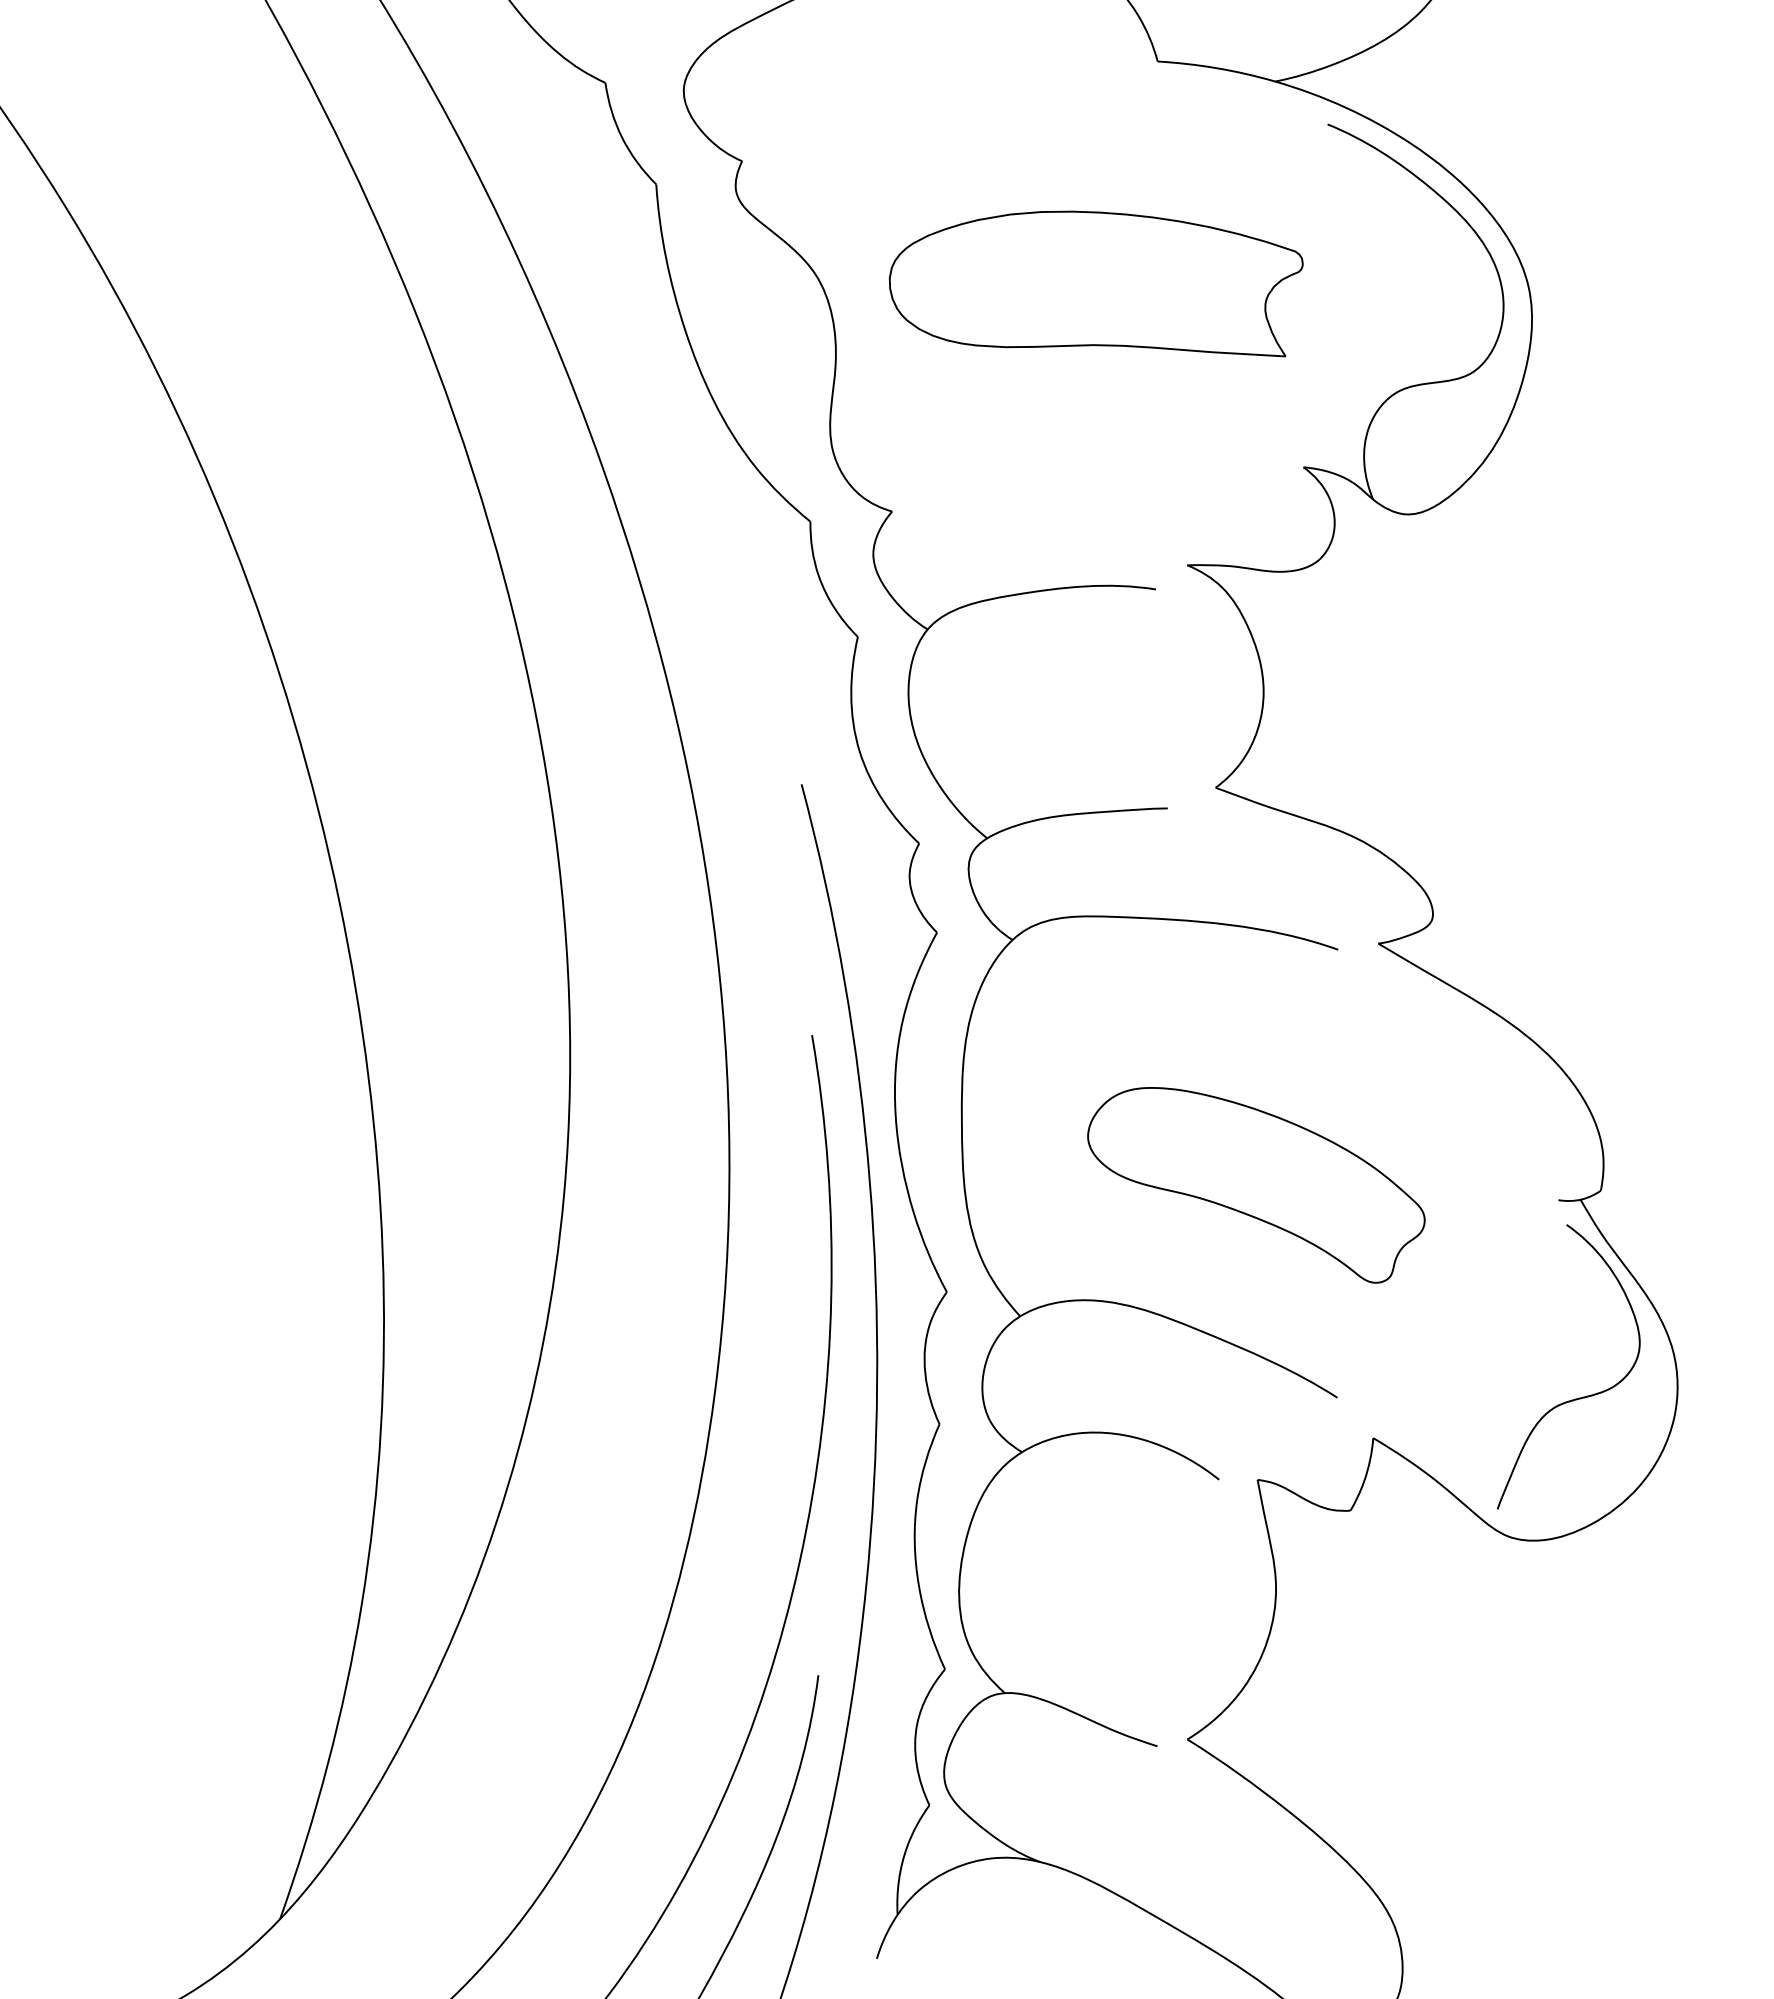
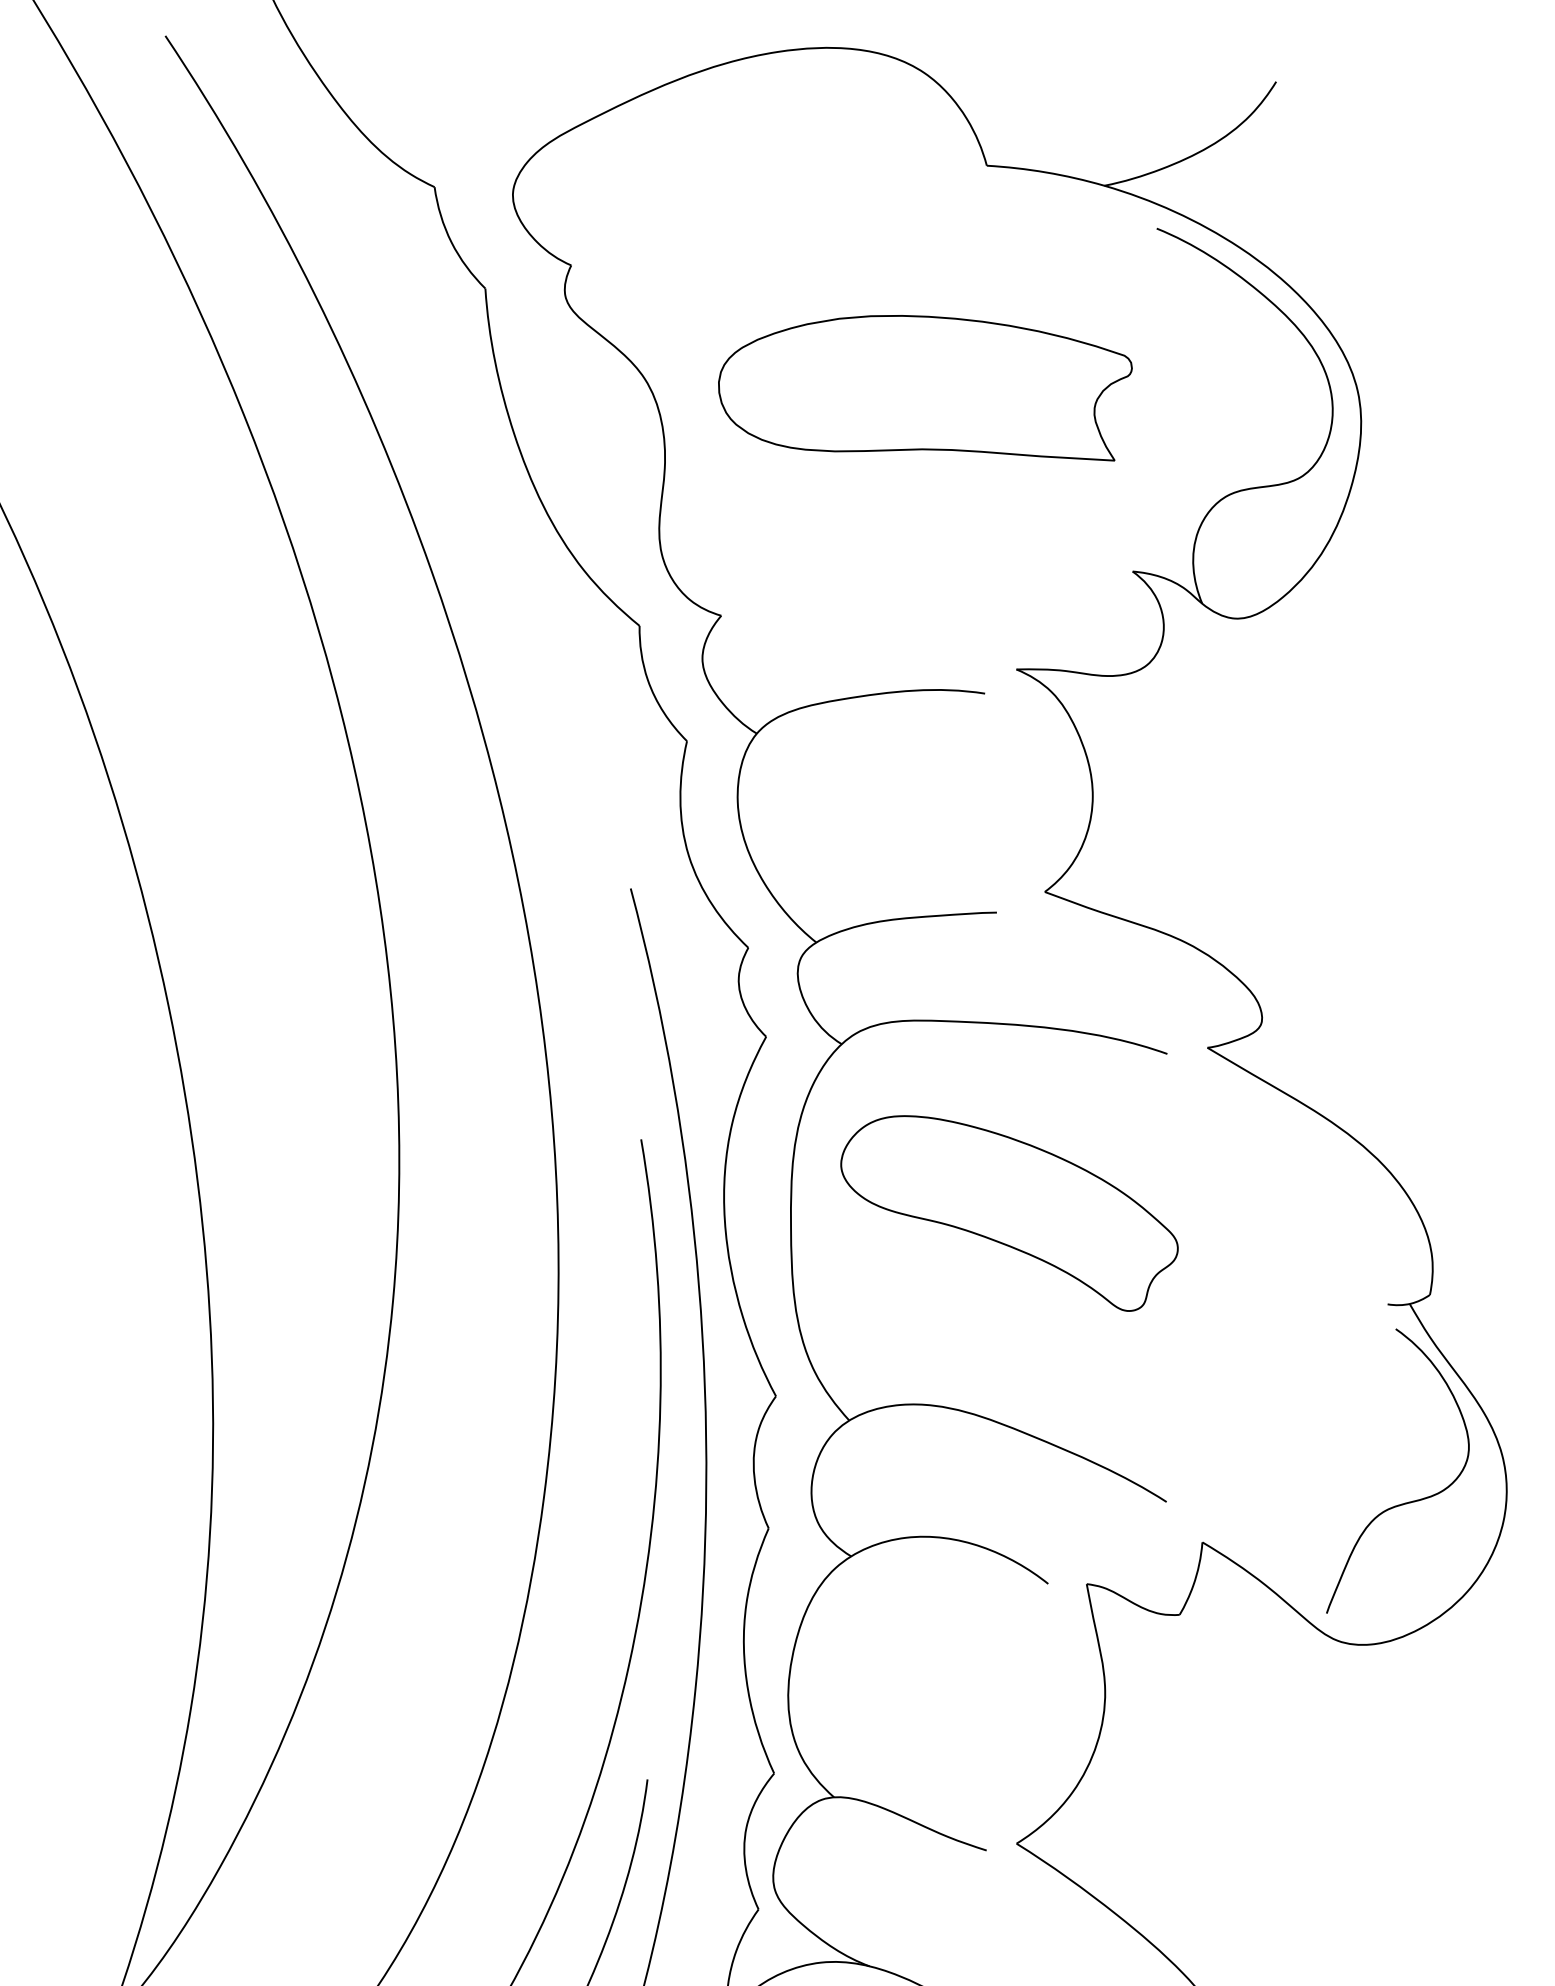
part: (1256, 1185) -> (1009, 1213), moved

